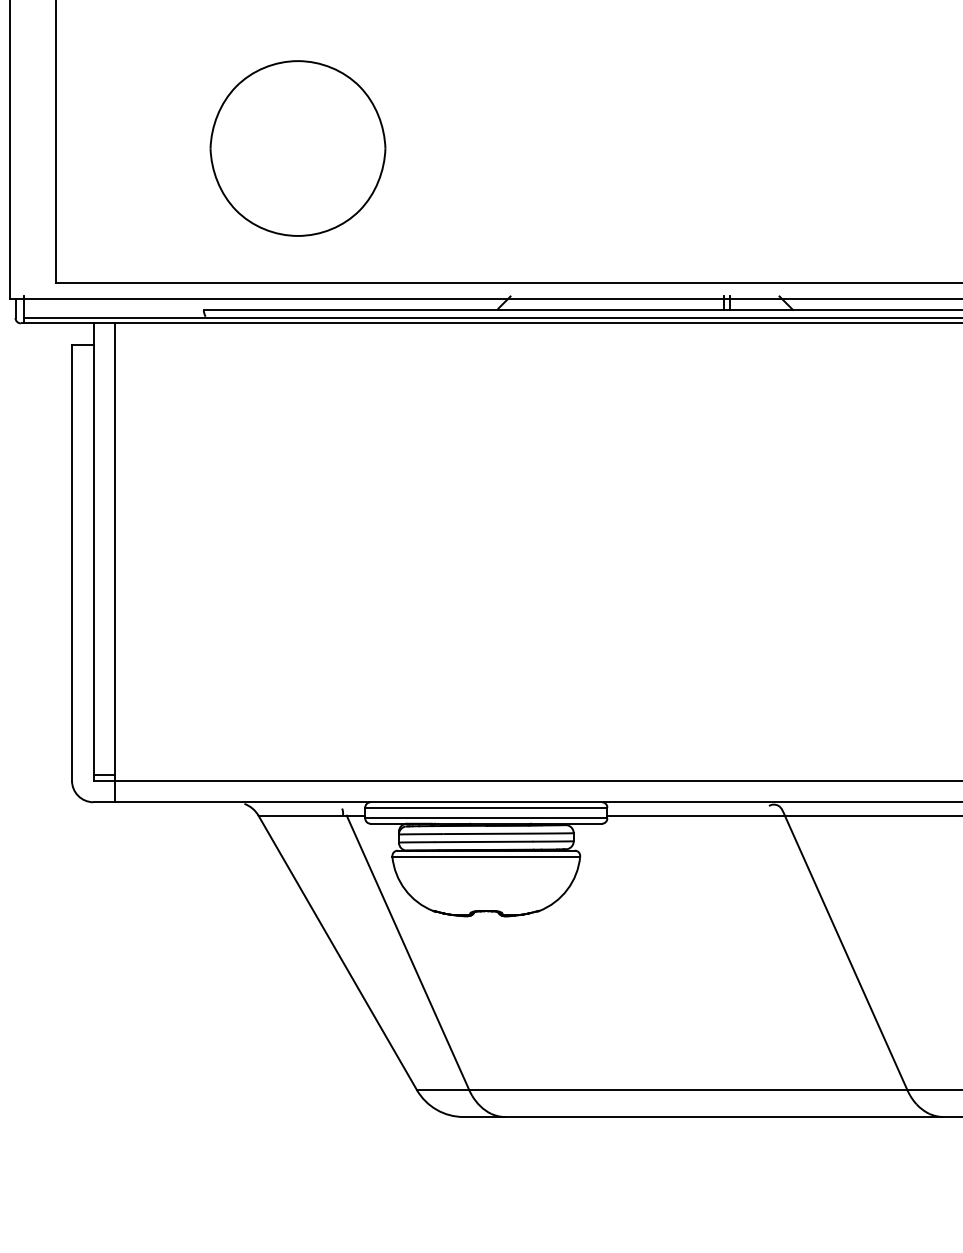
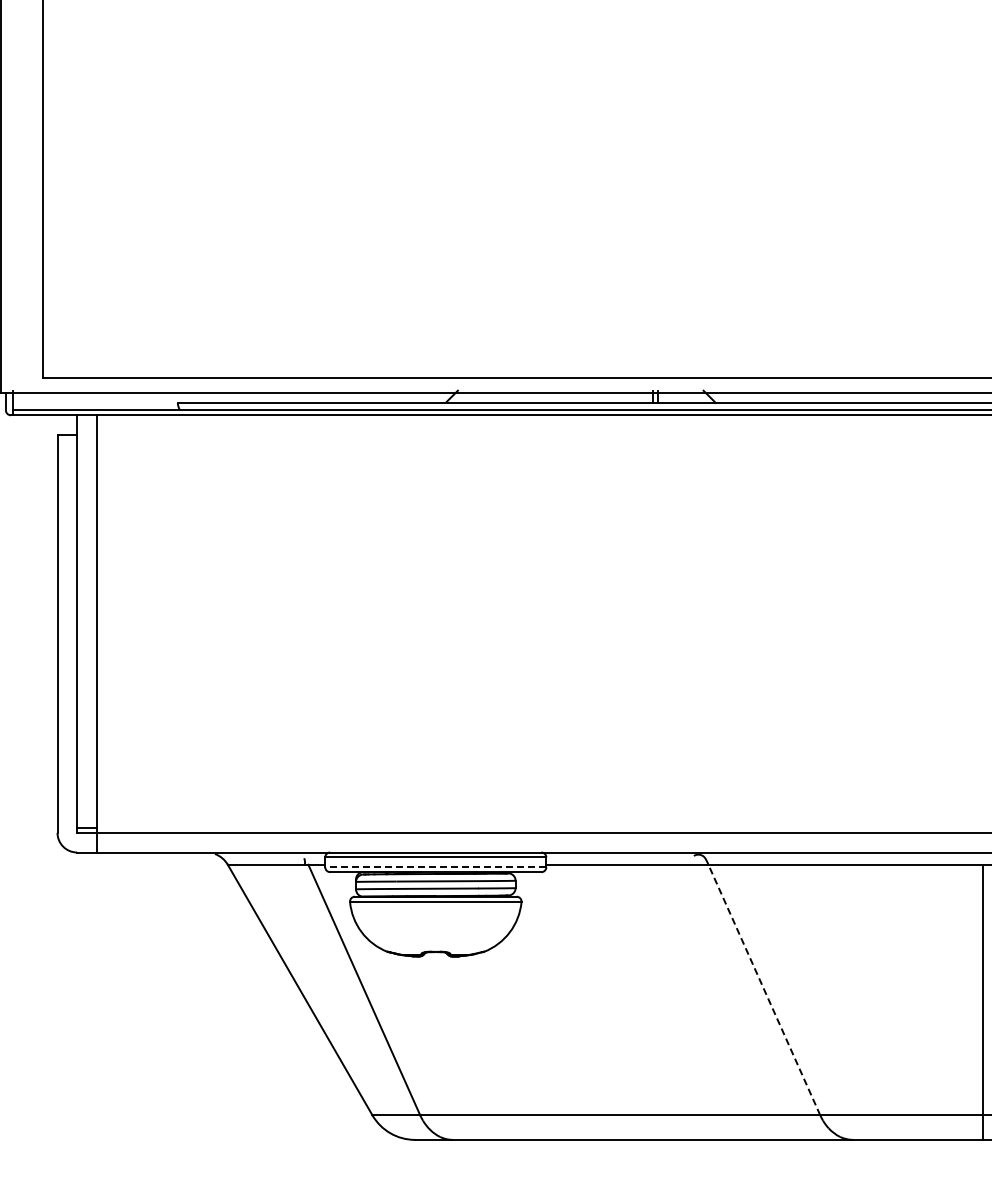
part: (297, 148) -> (263, 255), removed
line: (485, 818) -> (435, 867), solid -> dashed
line: (846, 952) -> (764, 989), solid -> dashed

